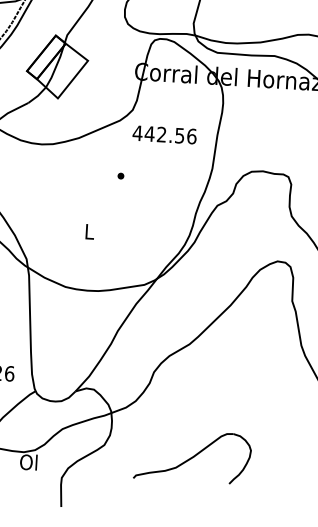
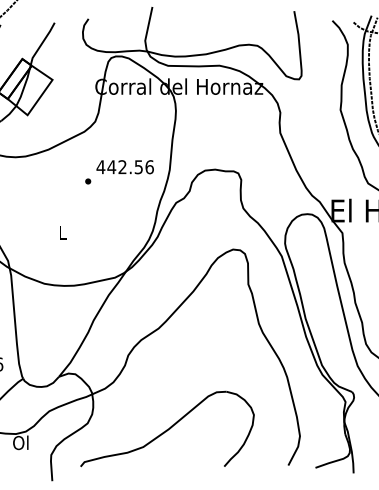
text: (163, 135) -> (124, 167), moved
part: (192, 456) -> (167, 428), size x1.67

